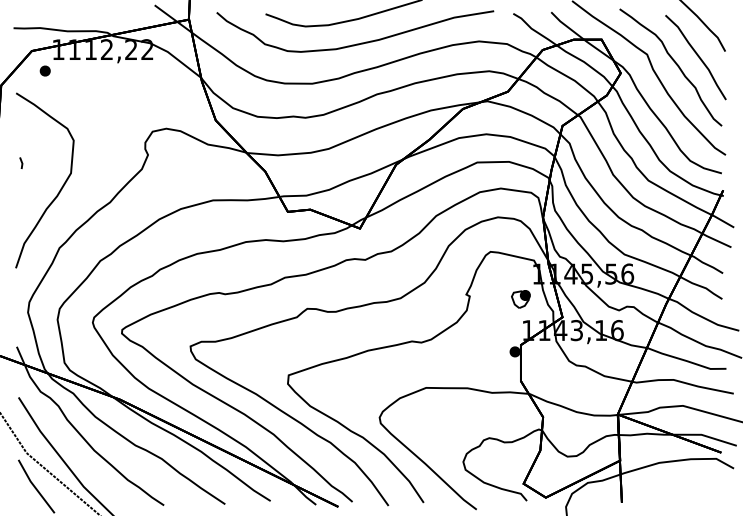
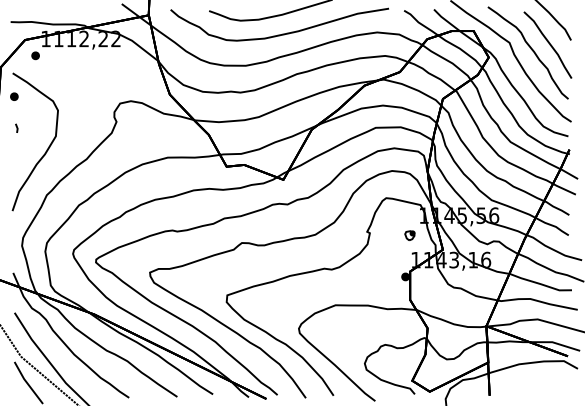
part: (17, 122) -> (13, 96), added
part: (520, 299) -> (409, 235), size x0.7

